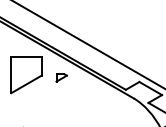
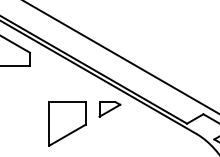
part: (26, 74) -> (67, 123), moved
part: (61, 78) -> (109, 109), size x1.67

